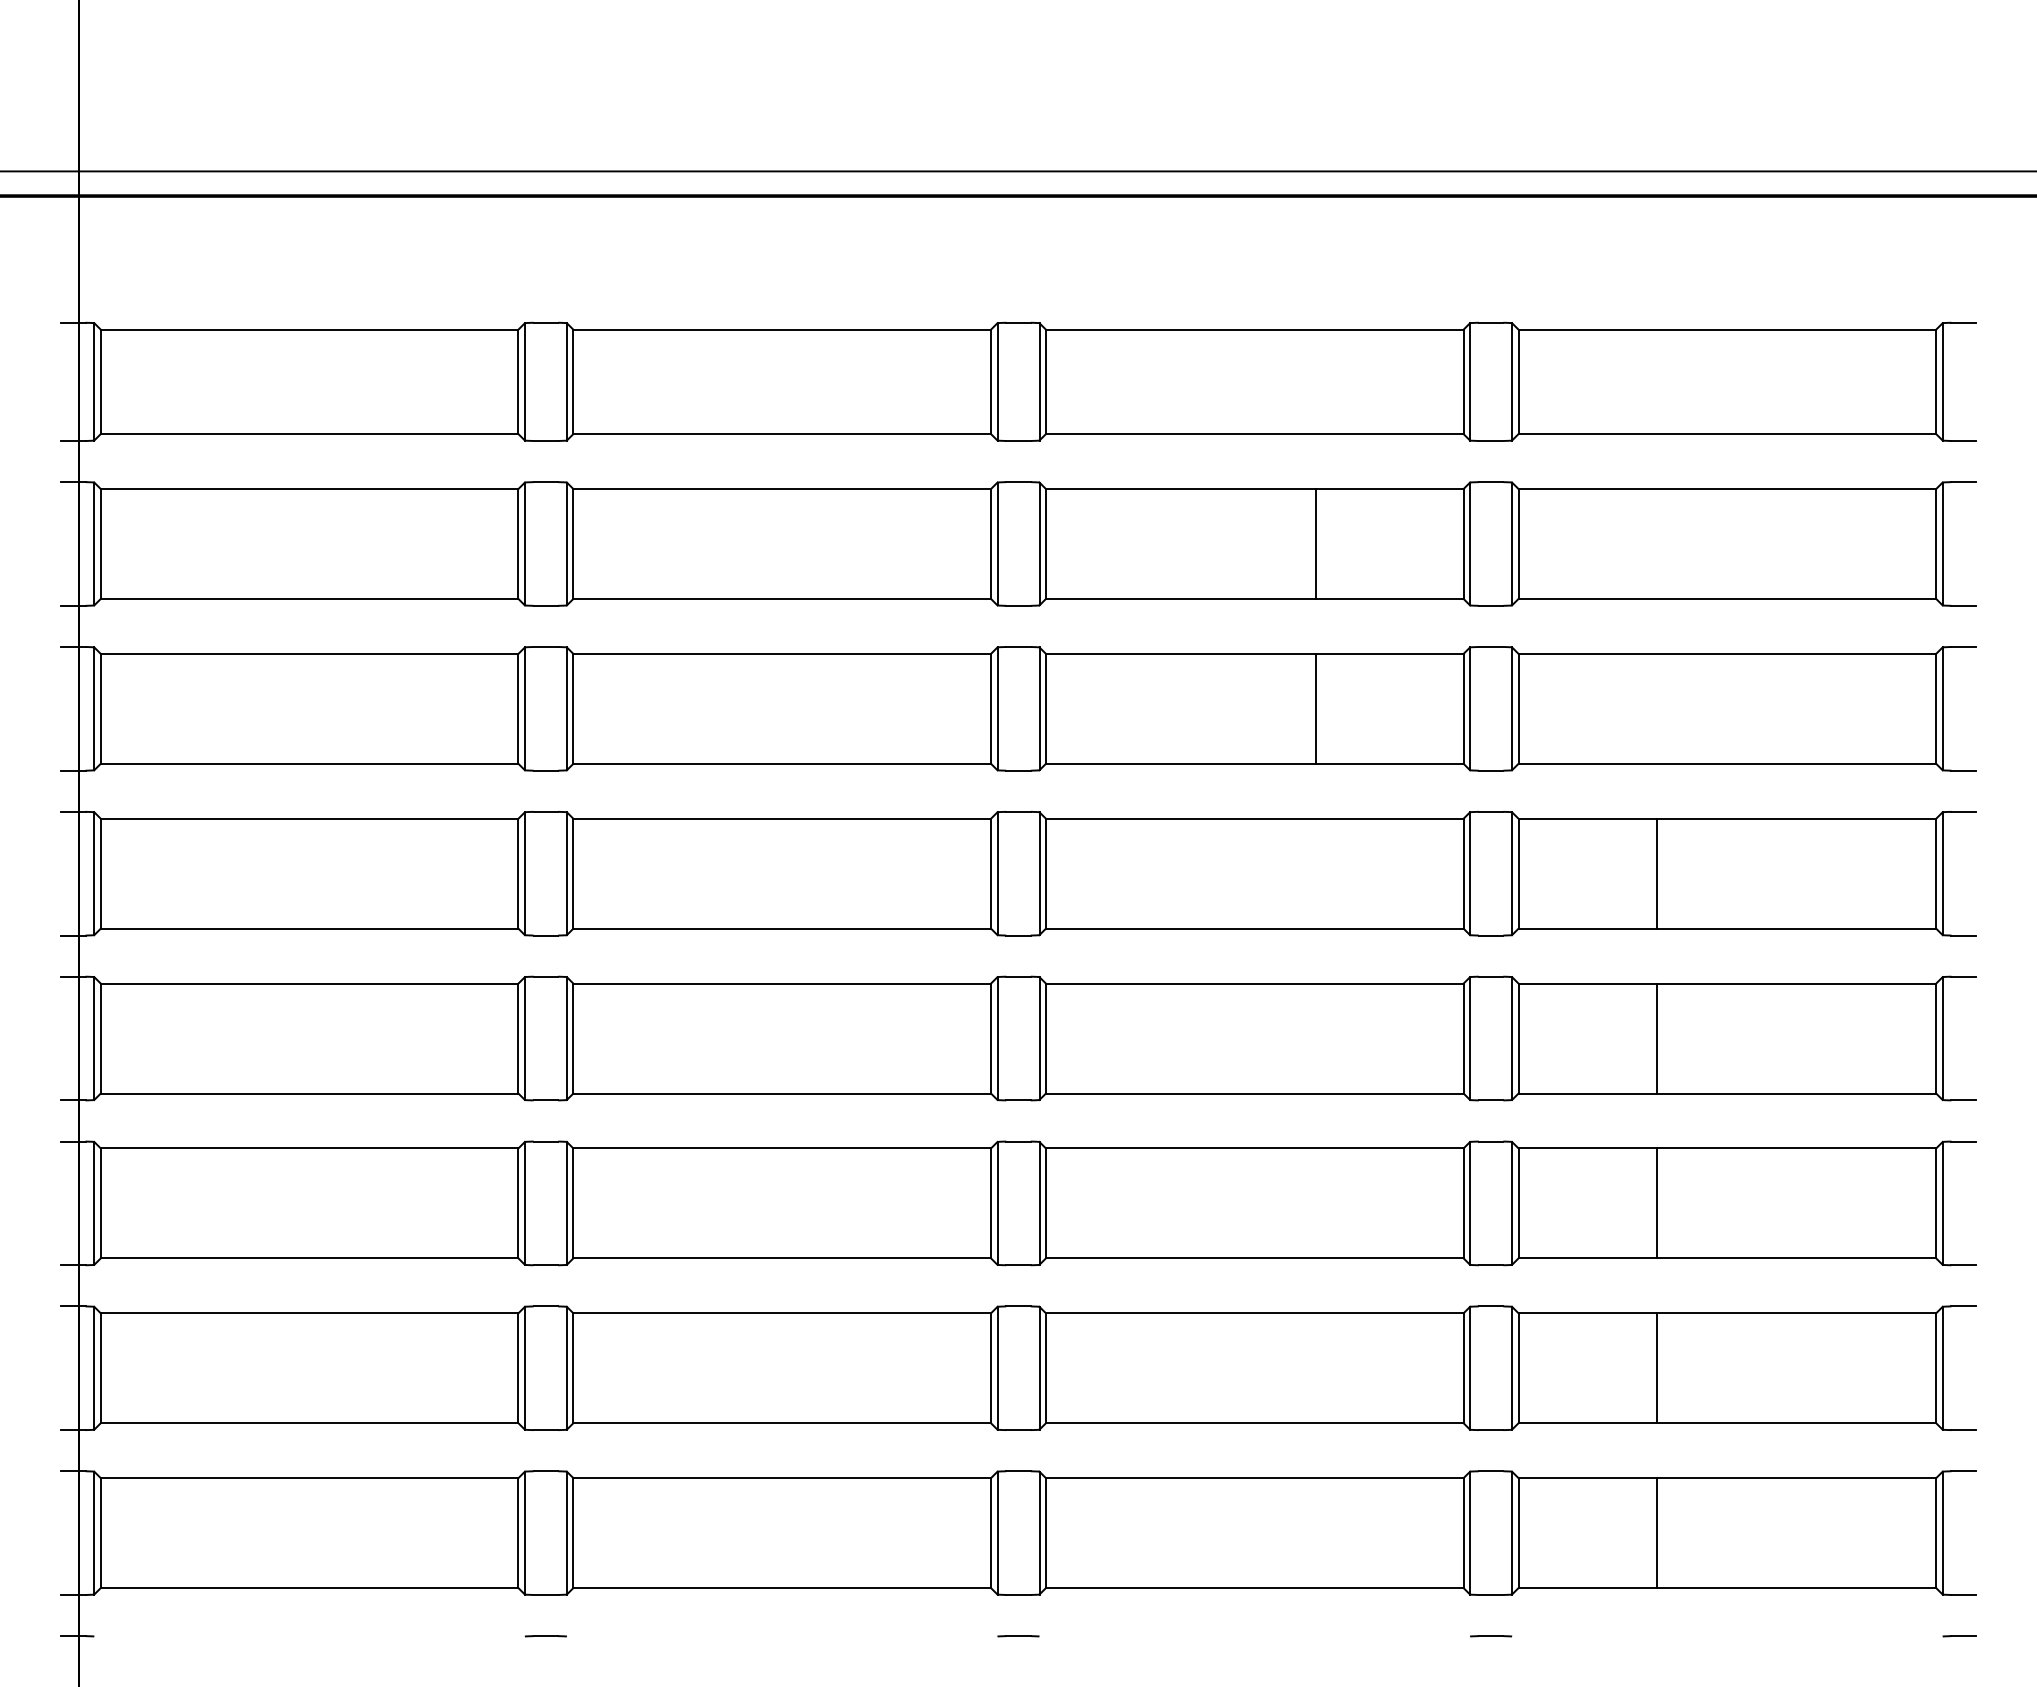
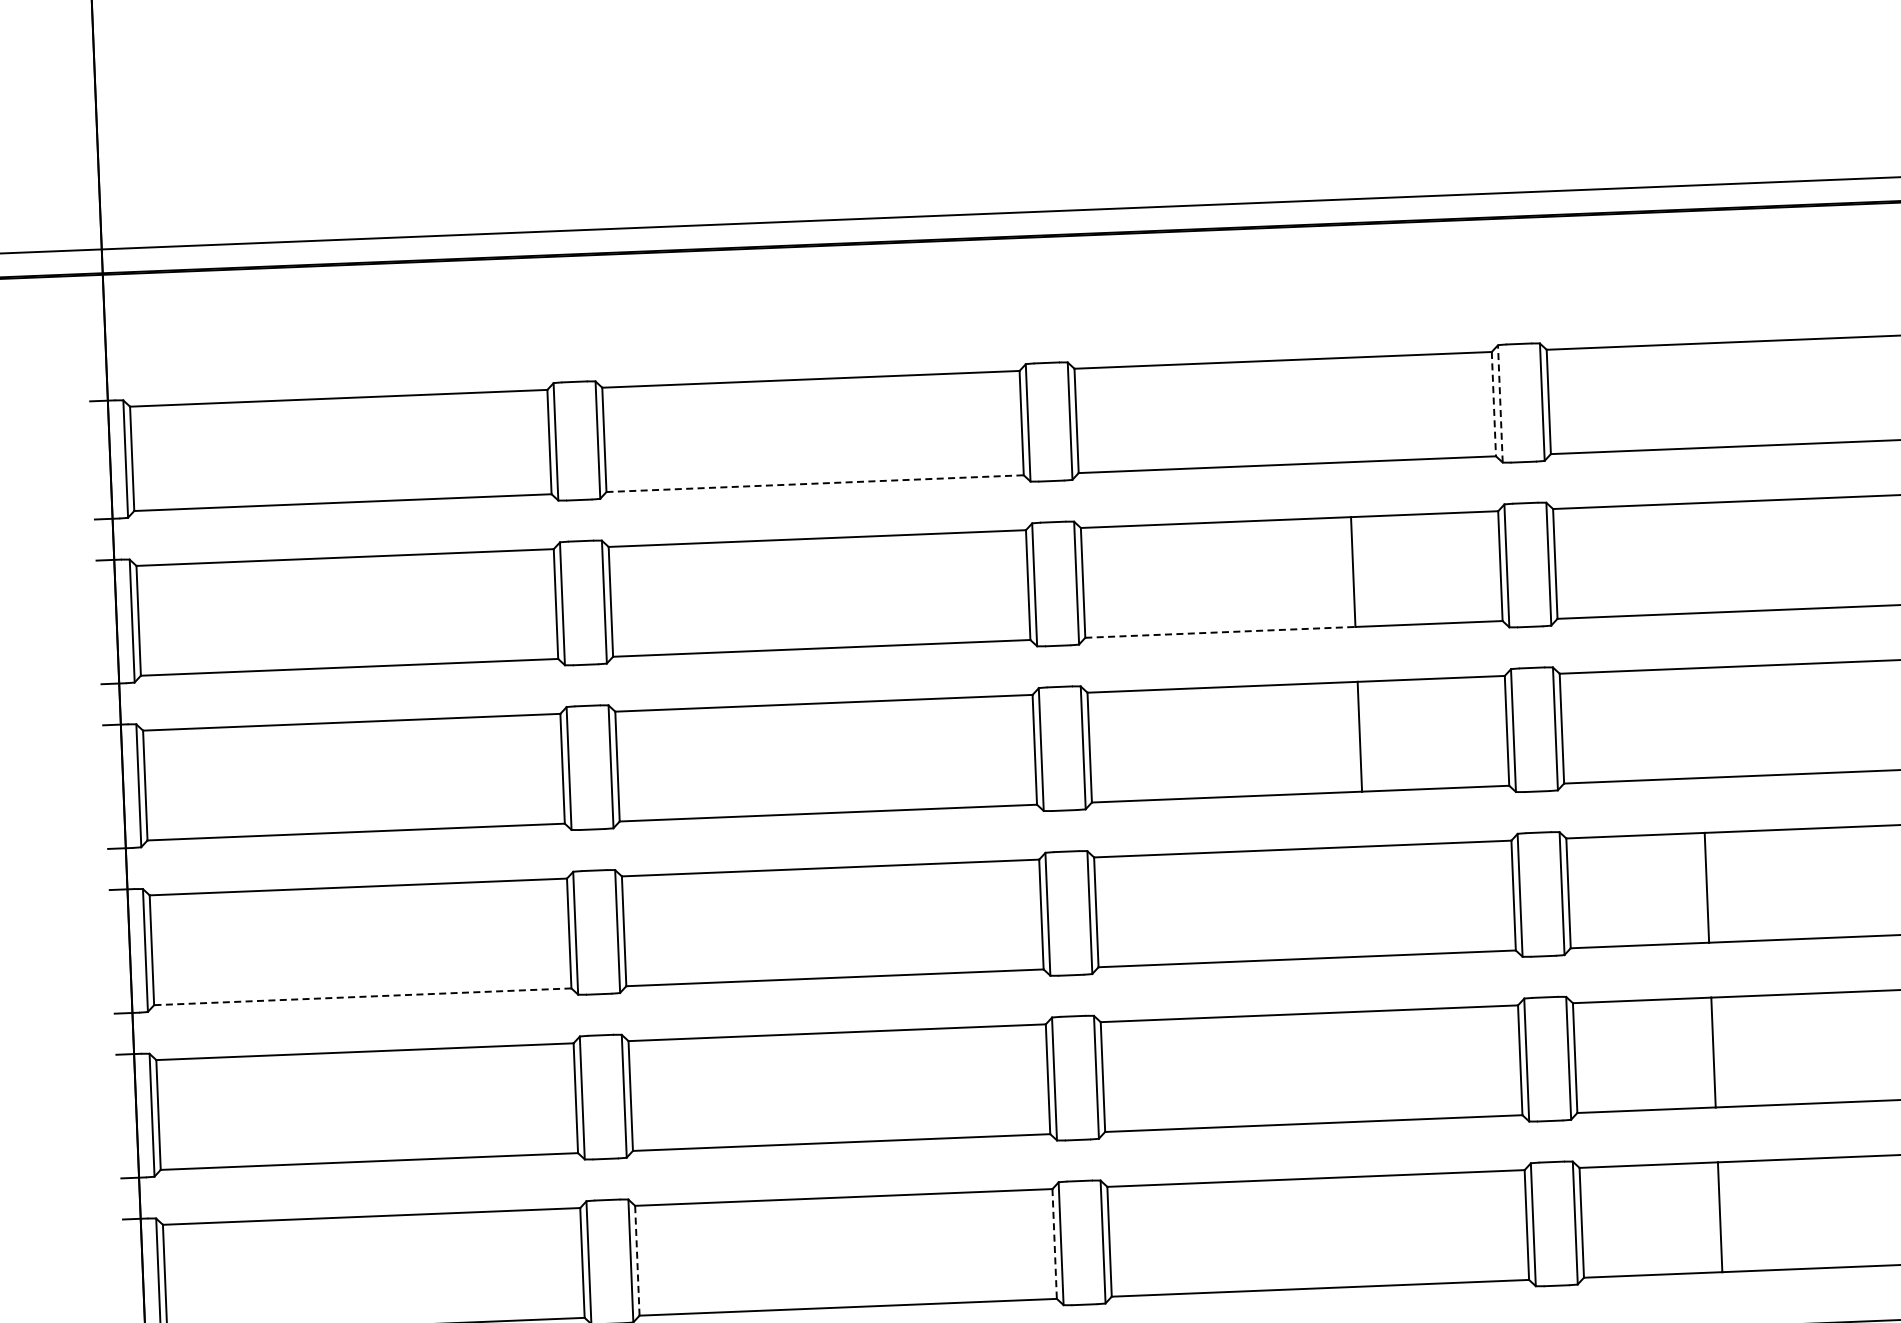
line: (1470, 381) -> (1500, 403), solid -> dashed
line: (1463, 382) -> (1493, 404), solid -> dashed
line: (782, 434) -> (815, 484), solid -> dashed
line: (1181, 598) -> (1220, 631), solid -> dashed
line: (309, 928) -> (362, 996), solid -> dashed
line: (573, 1203) -> (637, 1260), solid -> dashed
line: (991, 1203) -> (1055, 1244), solid -> dashed

